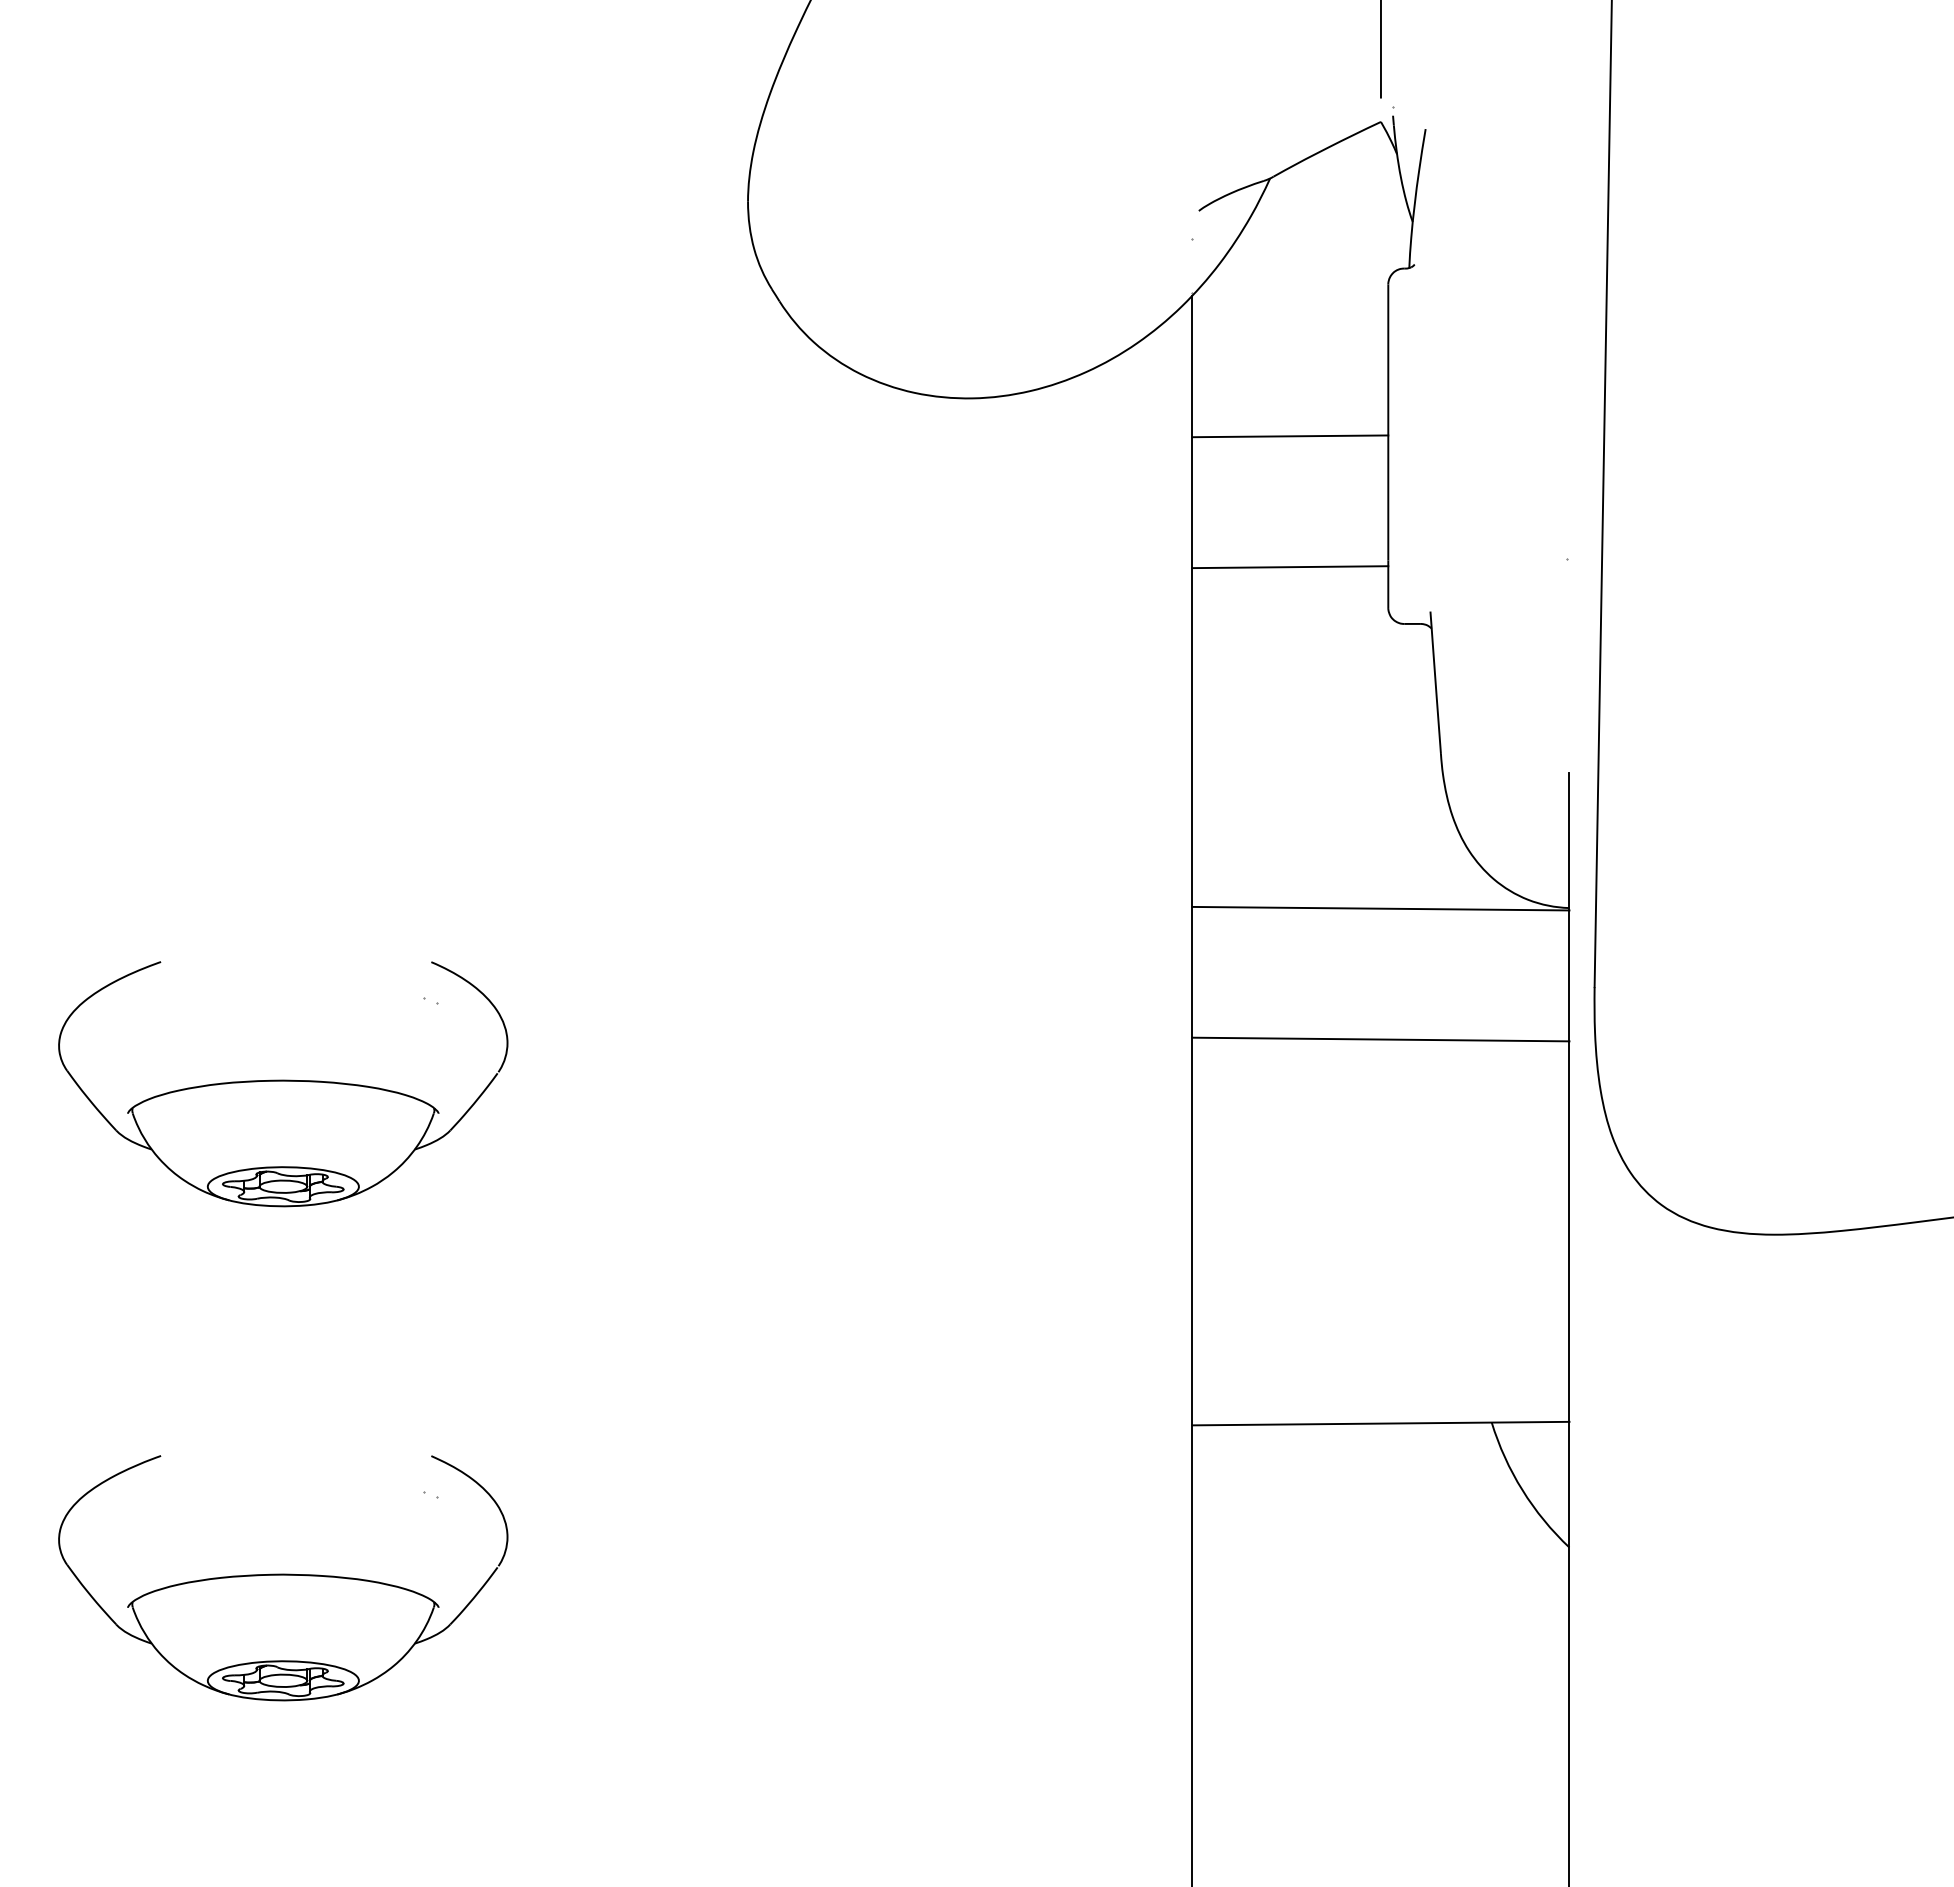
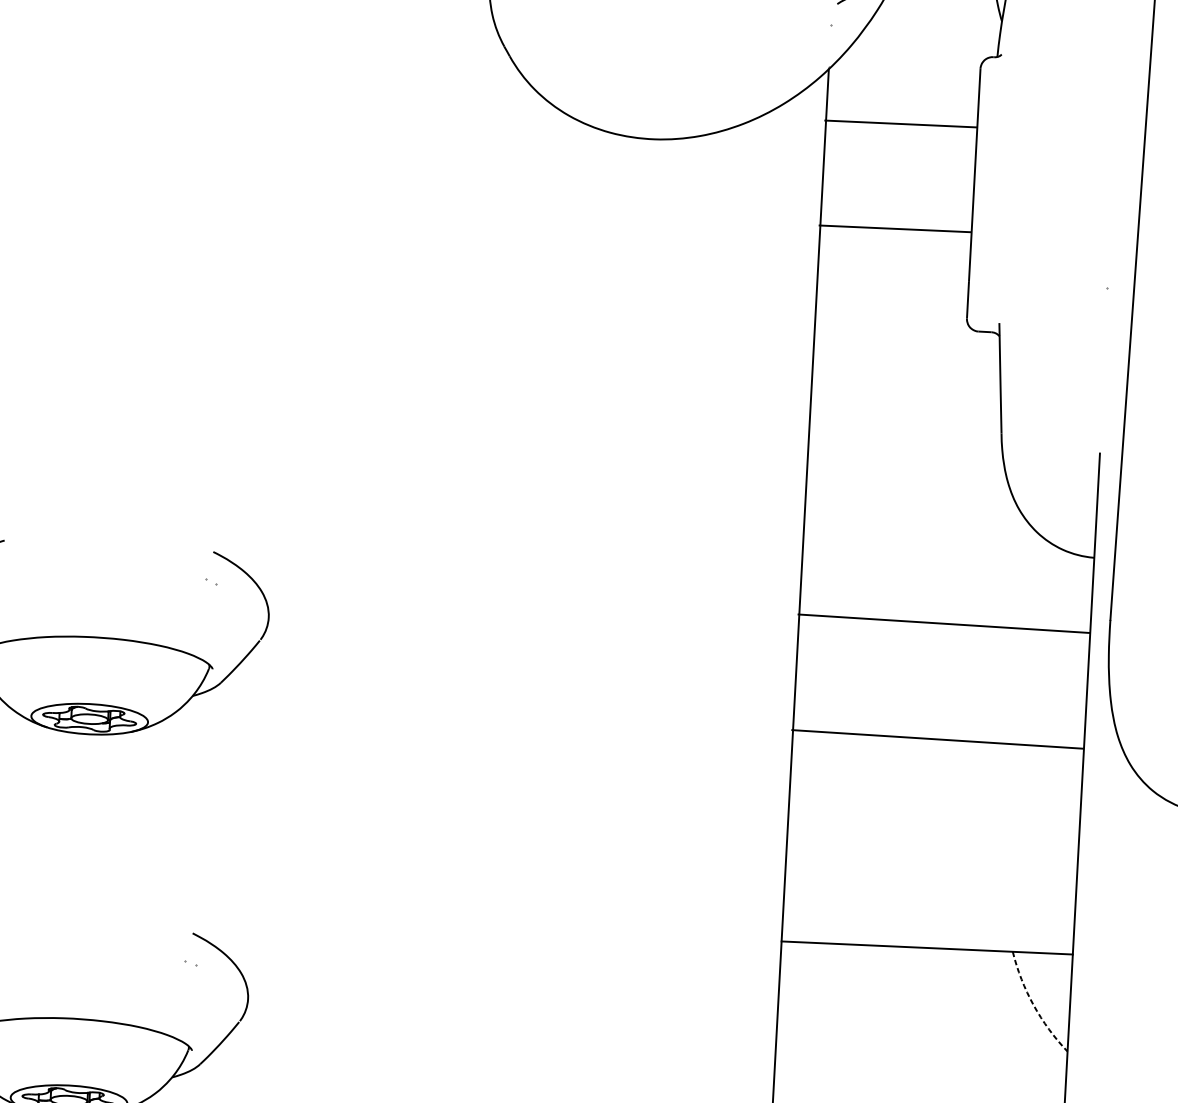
line: (1290, 436) -> (901, 124), moved
line: (1290, 567) -> (895, 229), moved
line: (1380, 908) -> (943, 623), moved
line: (1380, 1039) -> (937, 739), moved
arc: (1522, 1490) -> (1033, 1005), solid -> dashed

